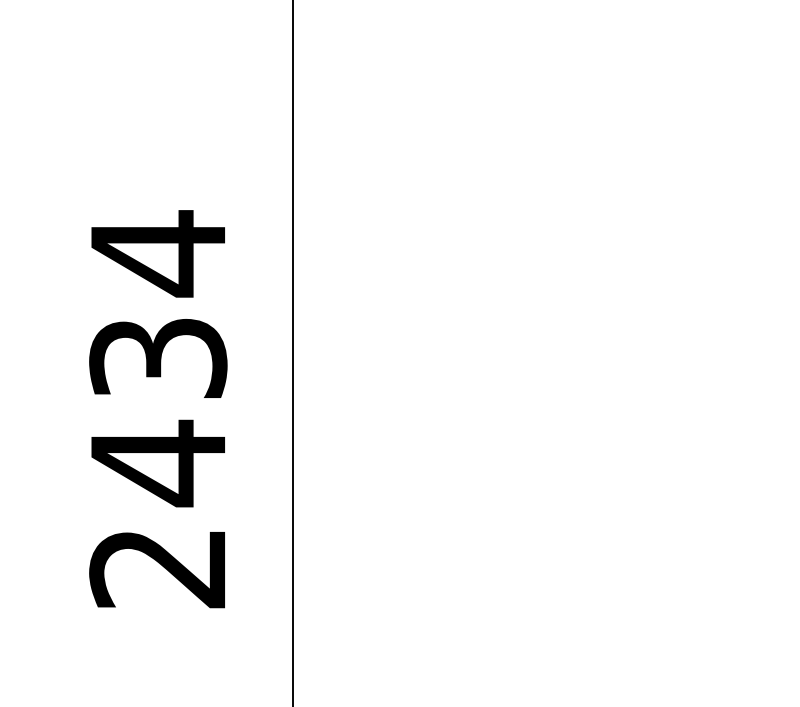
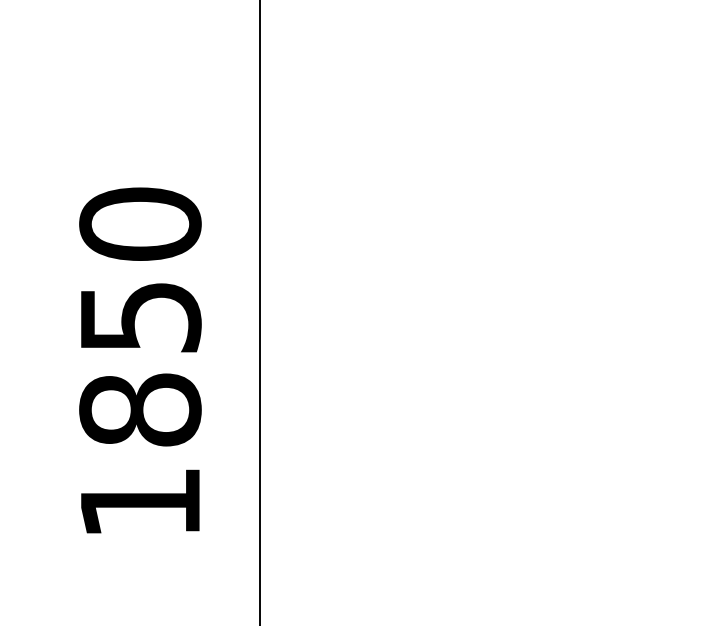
text: (158, 409) -> (140, 362), 2434 -> 1850

